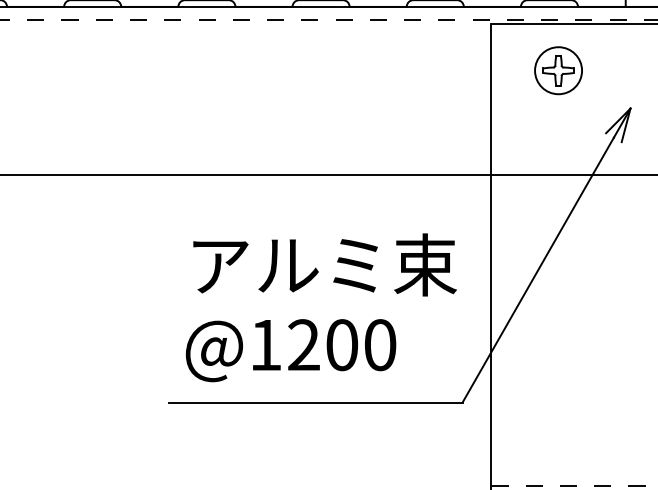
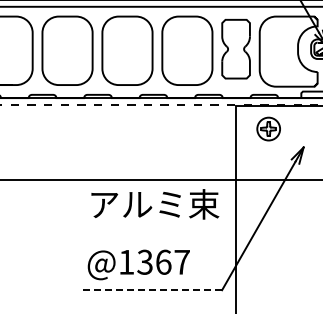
text: (325, 265) -> (155, 204), moved
text: (341, 343) -> (163, 261), @1200 -> @1367
line: (315, 403) -> (150, 290), solid -> dashed

